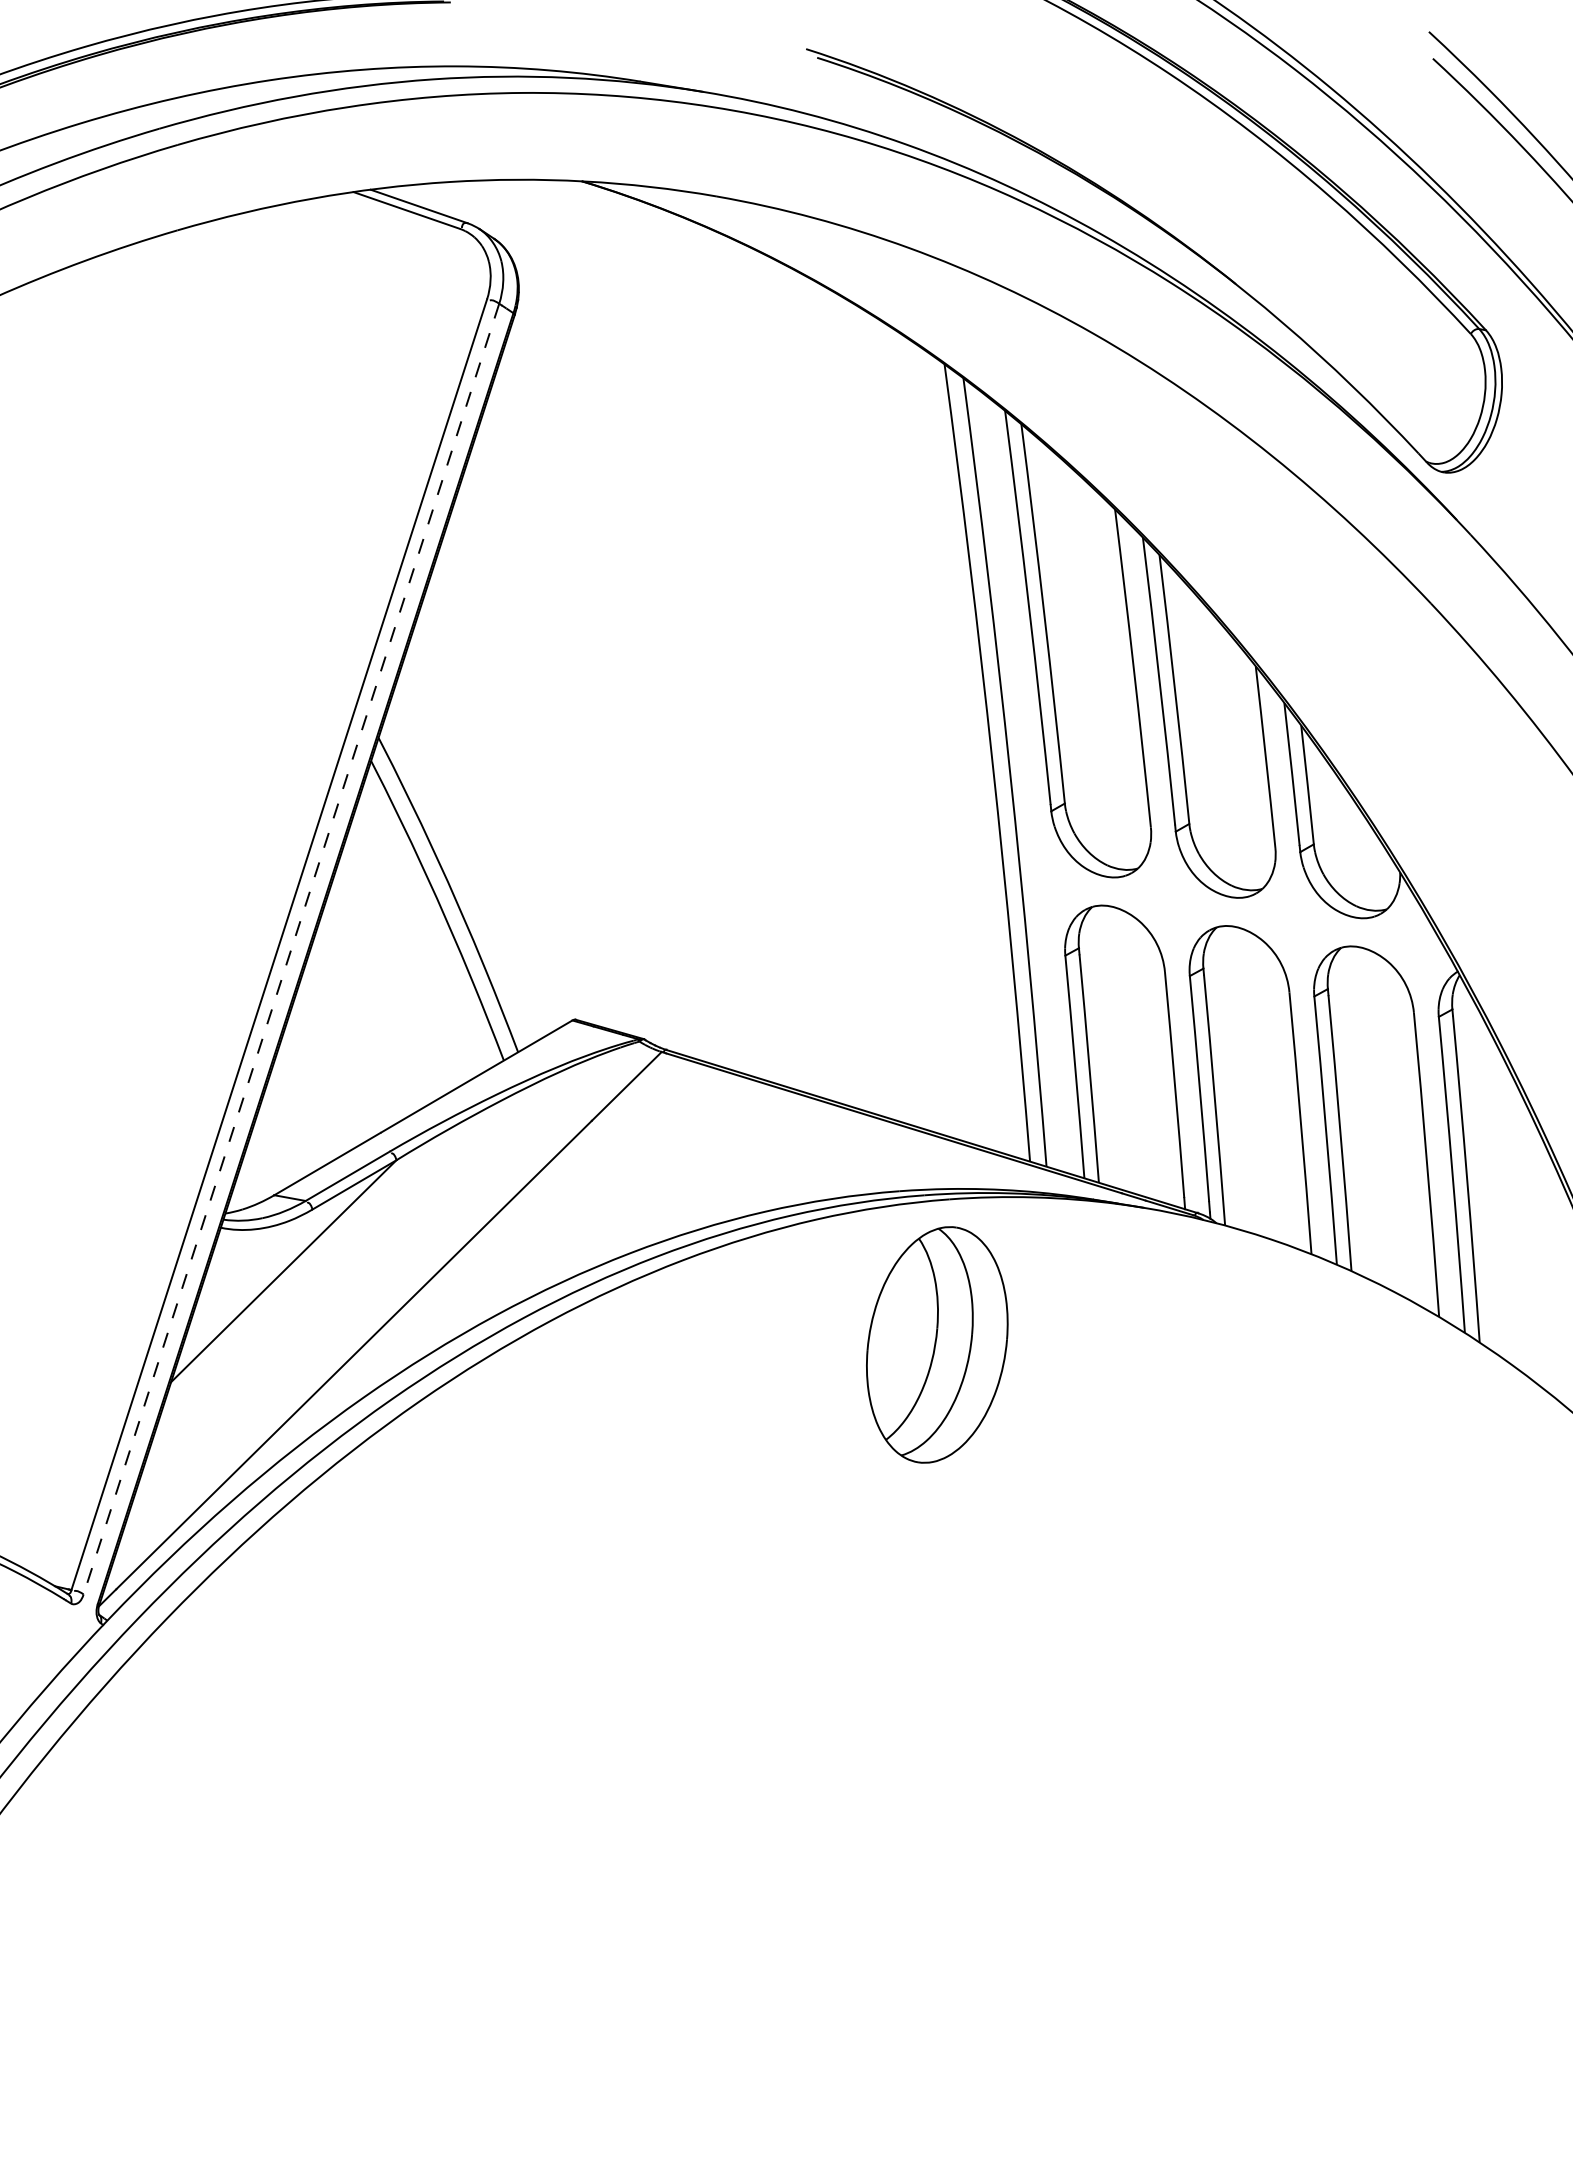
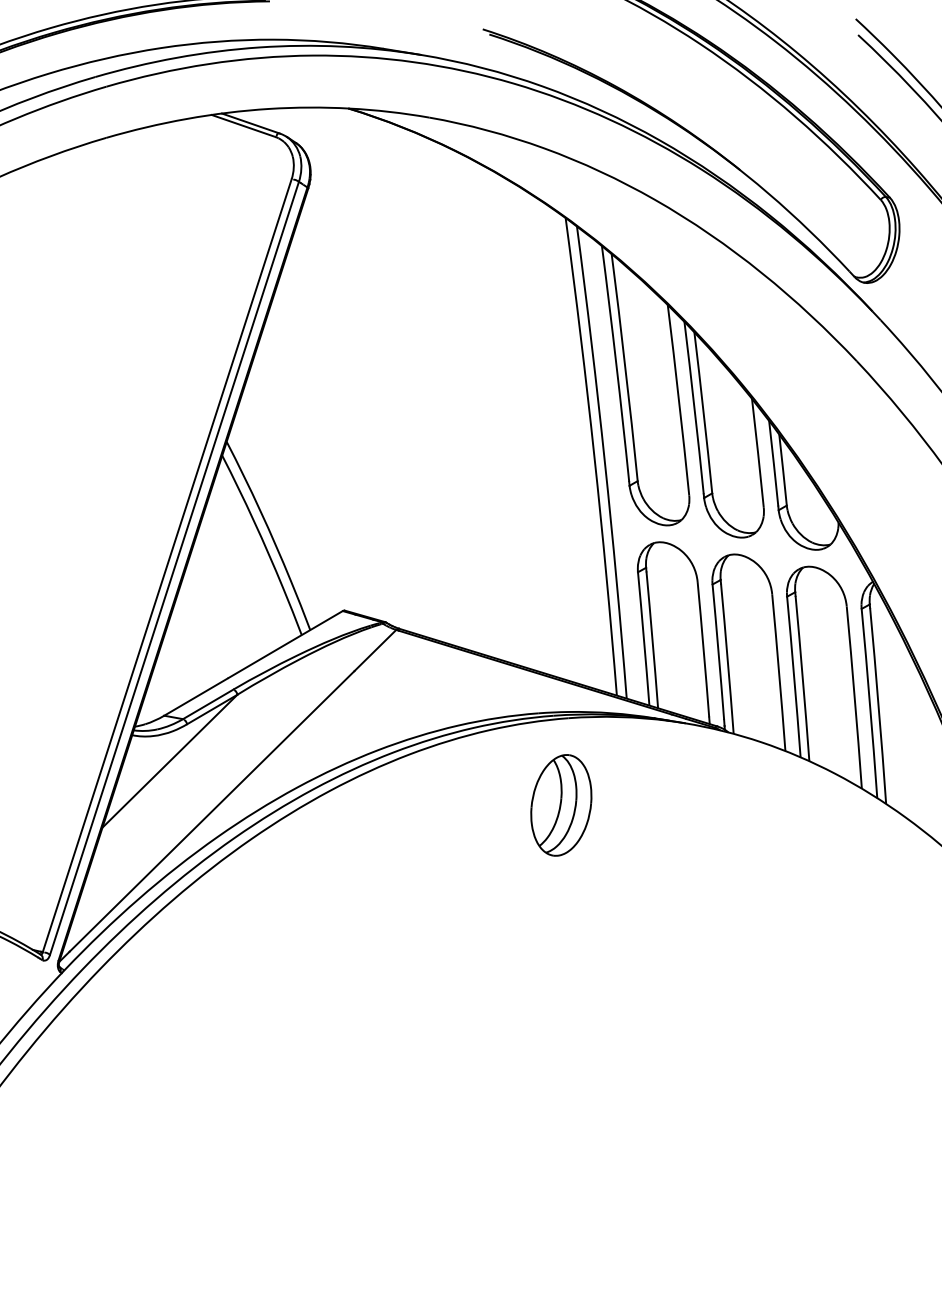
line: (291, 949) -> (174, 568), dashed -> solid
part: (937, 1345) -> (561, 805), size x0.71

